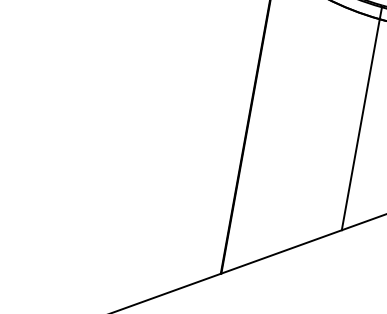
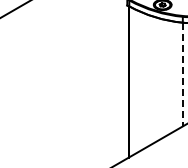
line: (360, 124) -> (182, 74), solid -> dashed

